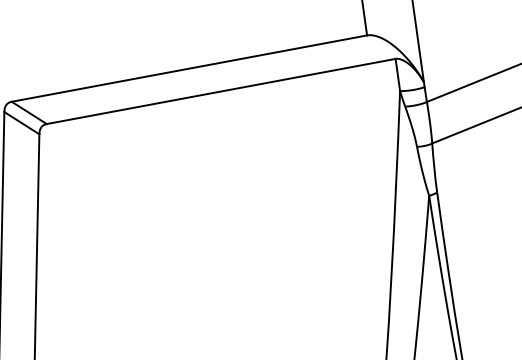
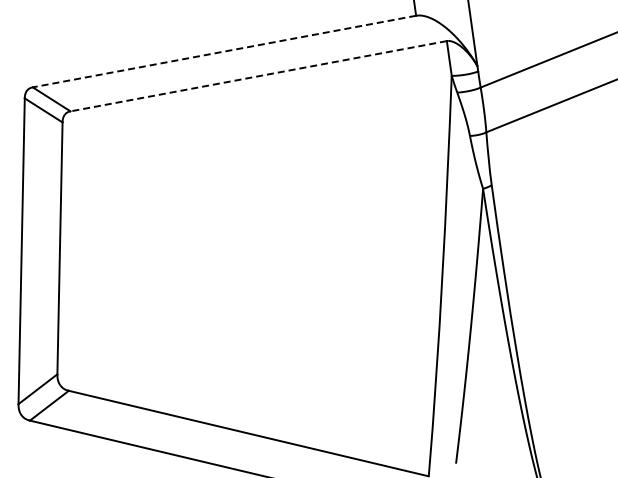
line: (189, 68) -> (224, 51), solid -> dashed
line: (220, 91) -> (258, 76), solid -> dashed

